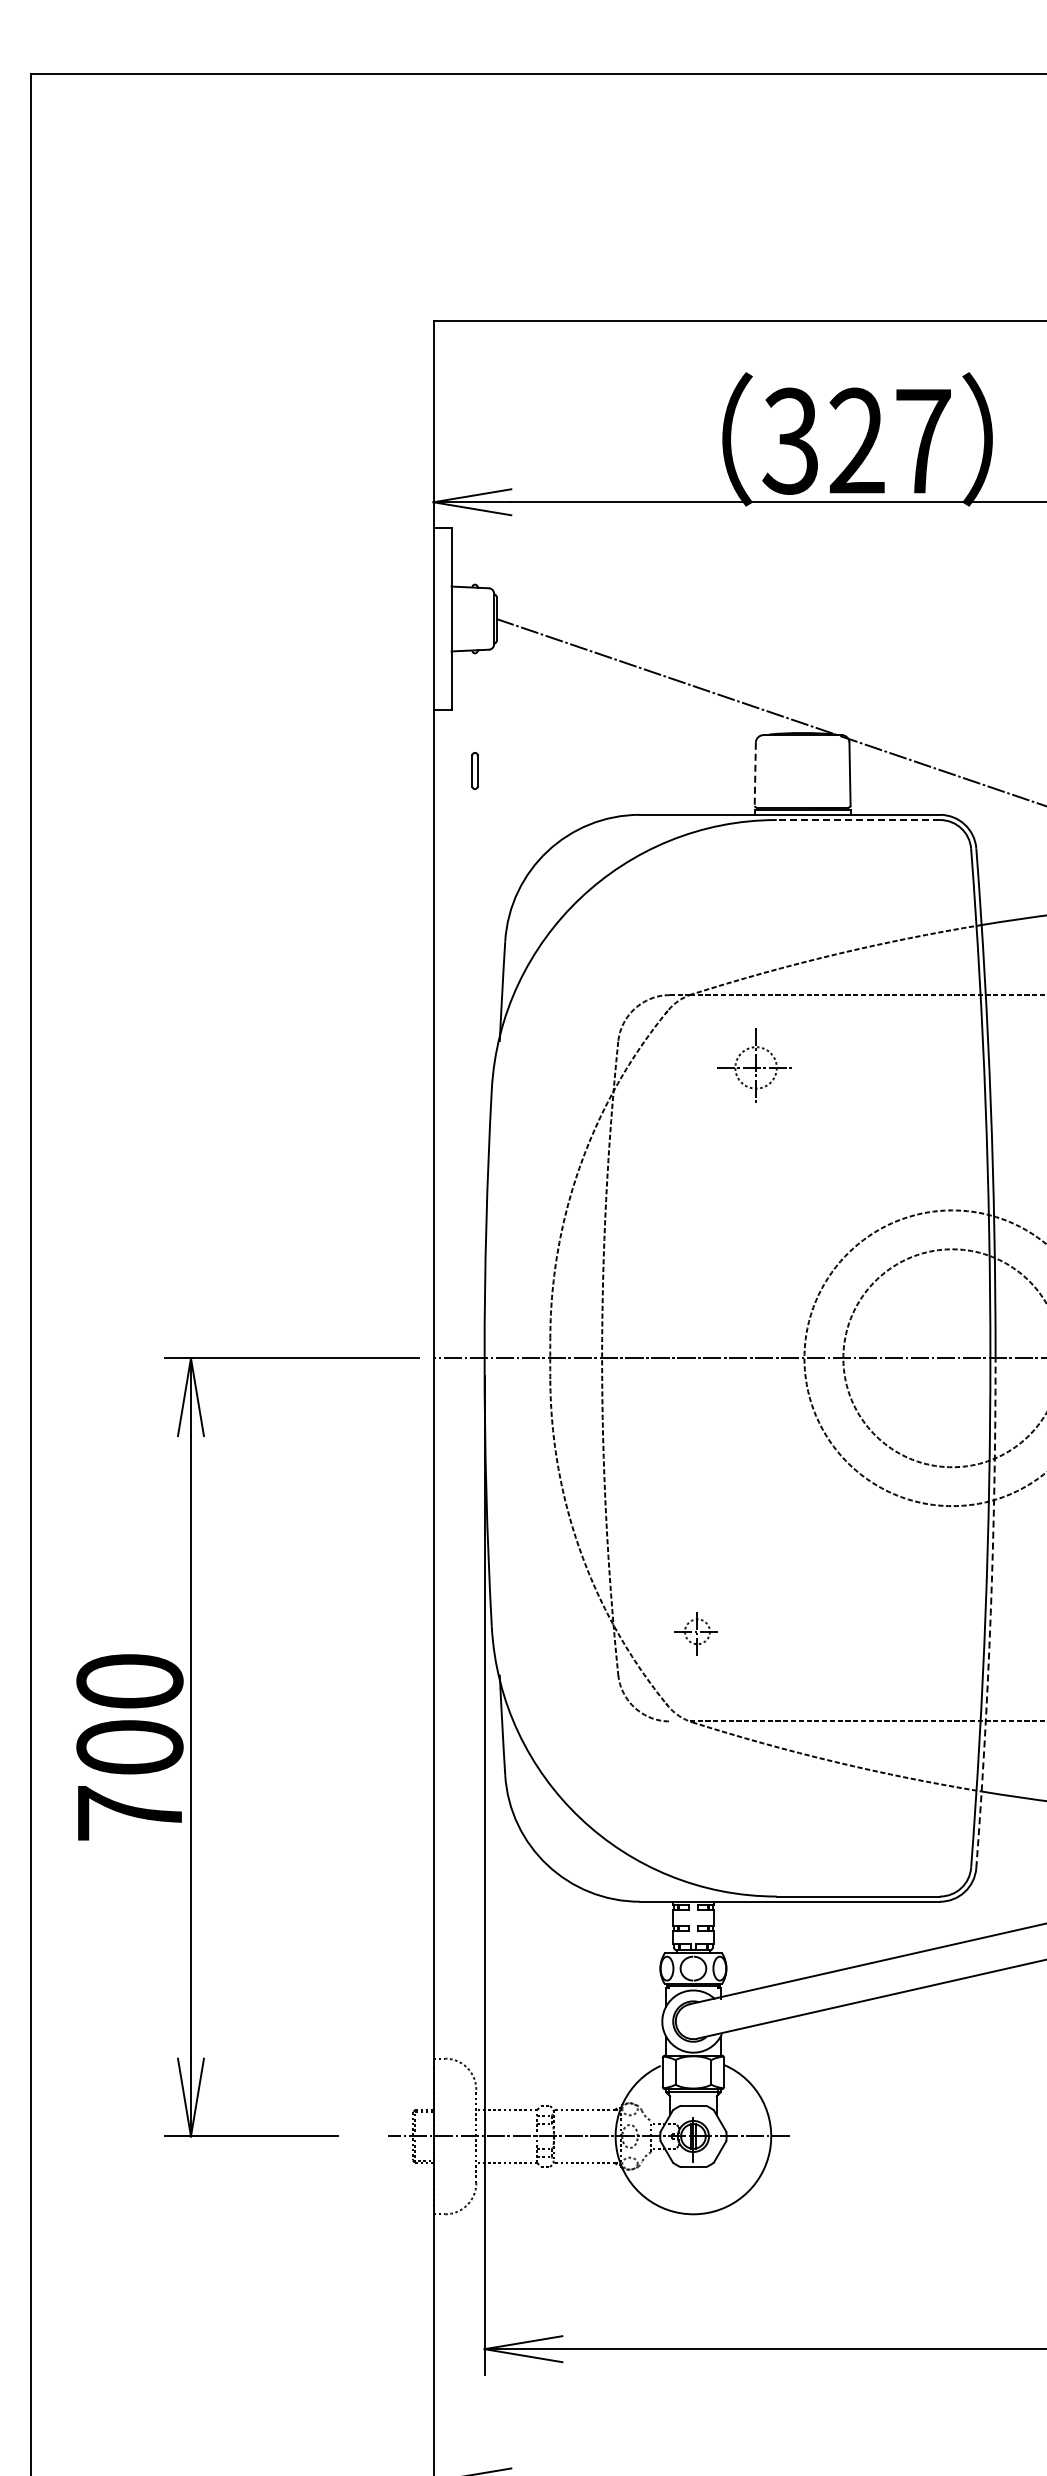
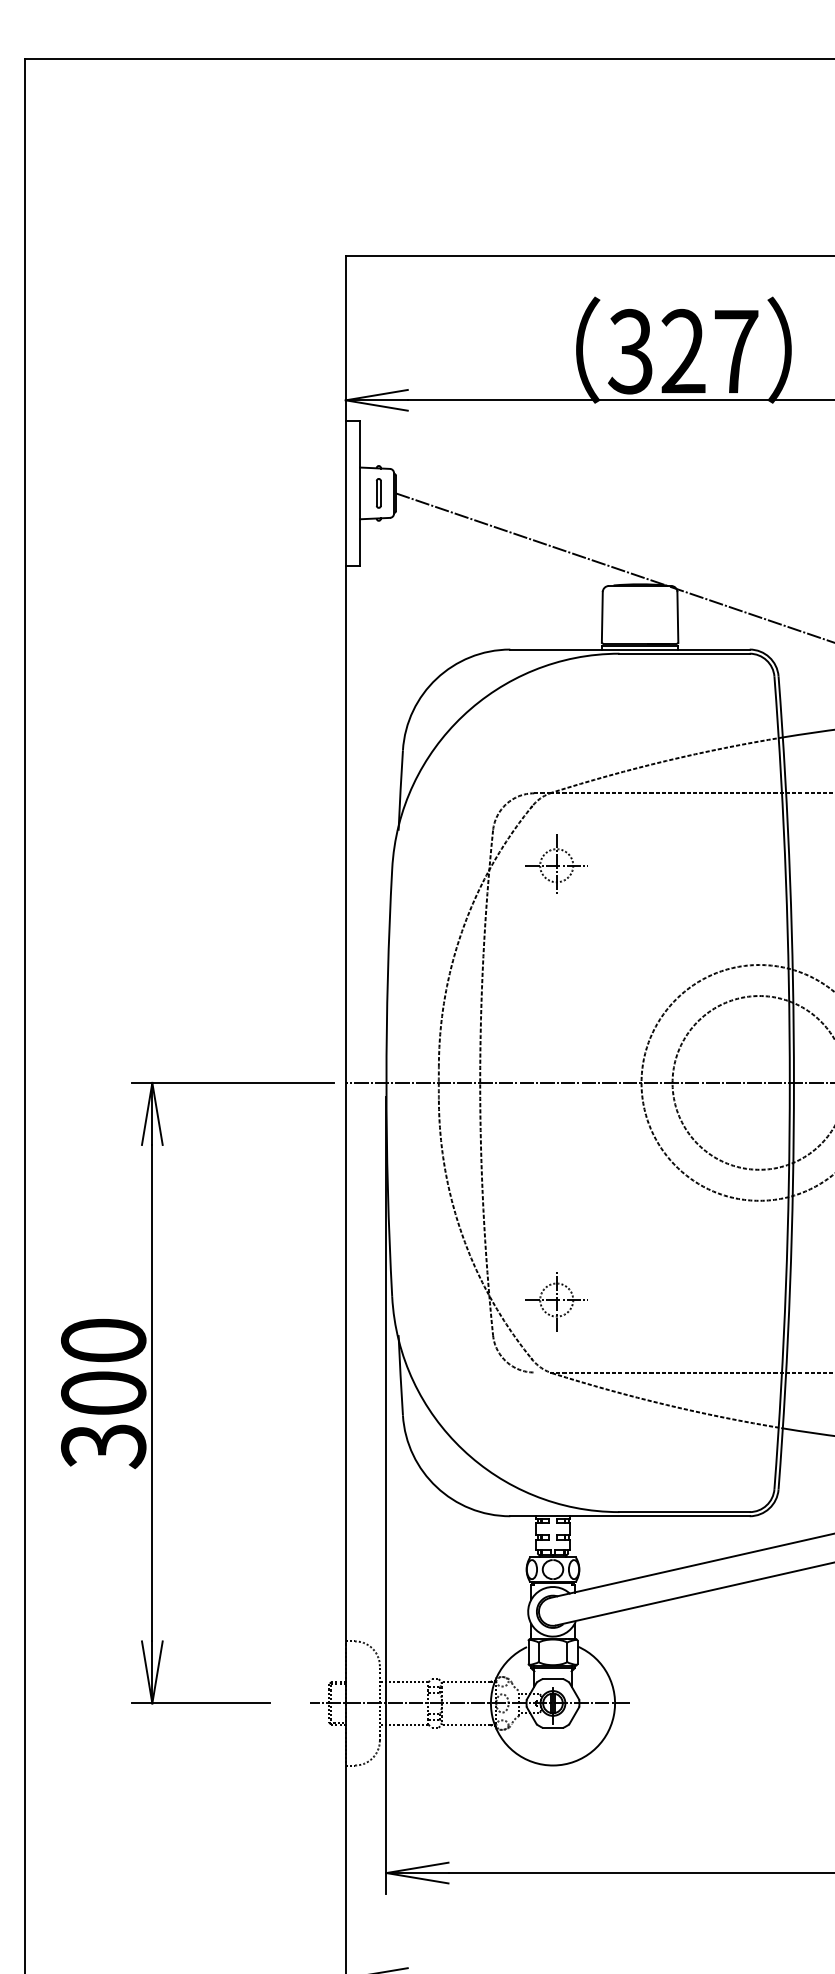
part: (474, 770) -> (378, 493), moved
line: (755, 774) -> (602, 617), dashed -> solid
line: (858, 820) -> (684, 654), dashed -> solid
part: (754, 1065) -> (555, 863), moved
arc: (990, 1613) -> (789, 1286), dashed -> solid
part: (696, 1633) -> (555, 1302), size x1.67
text: (129, 1814) -> (103, 1446), 700 -> 300

